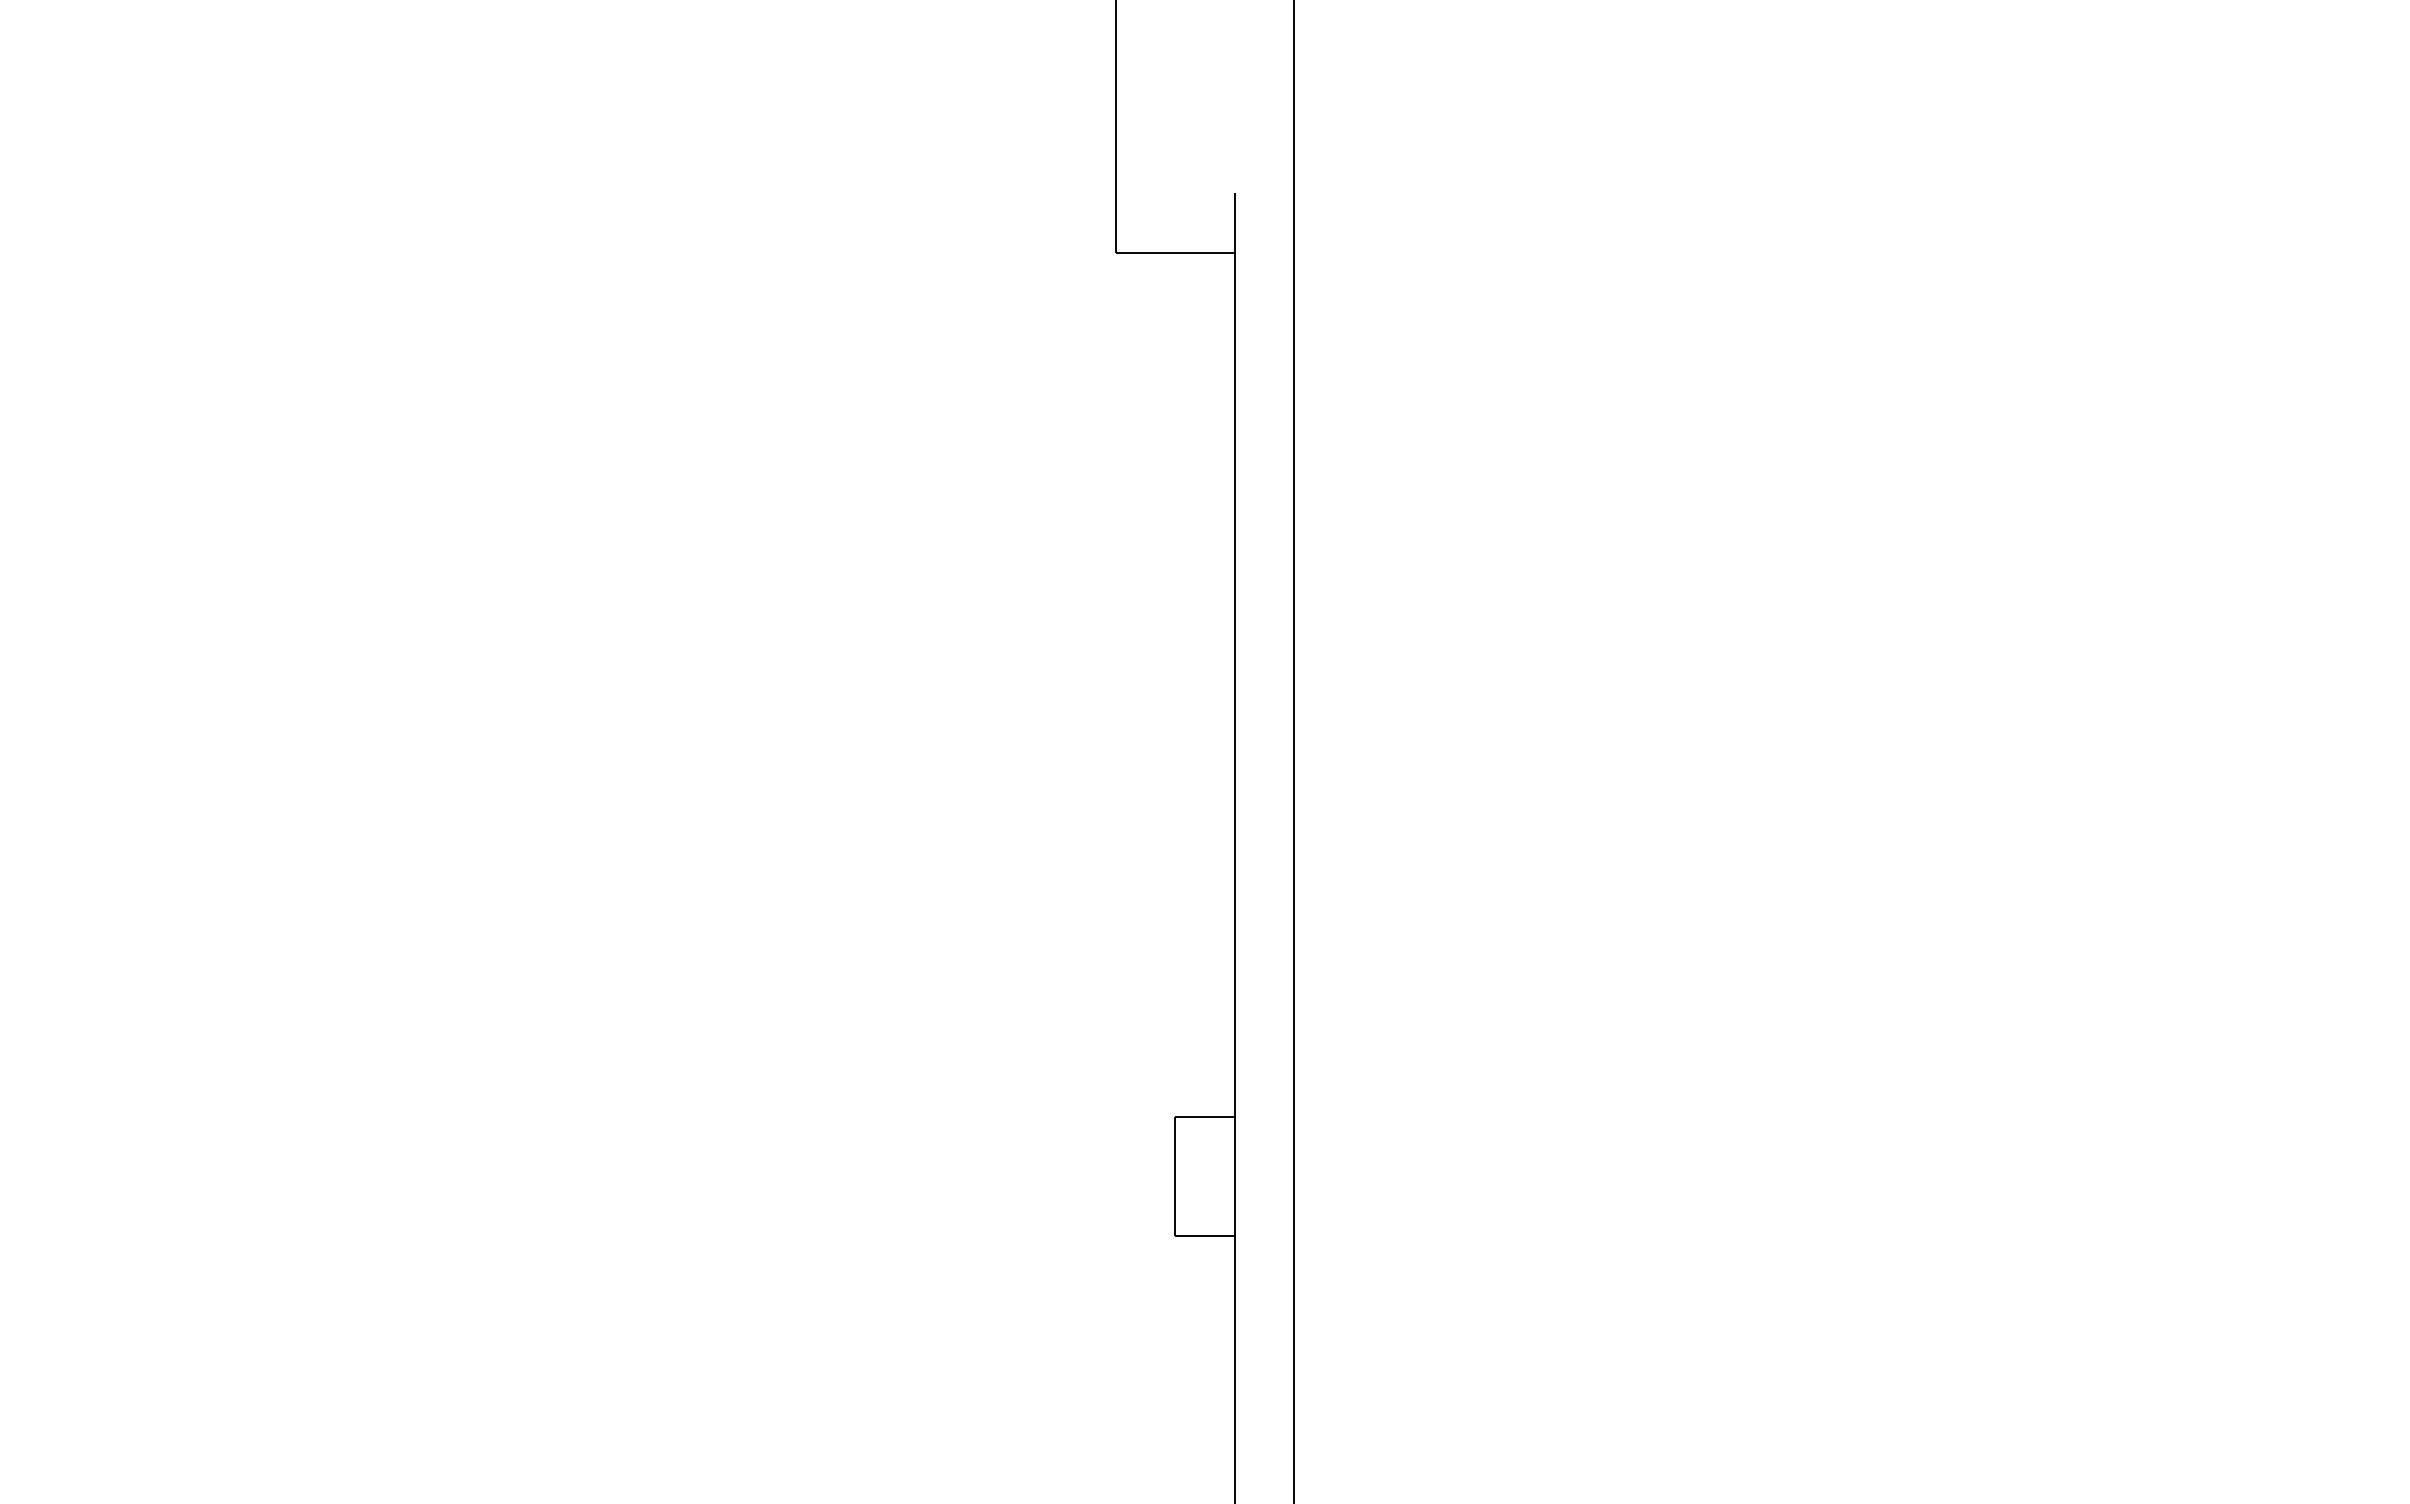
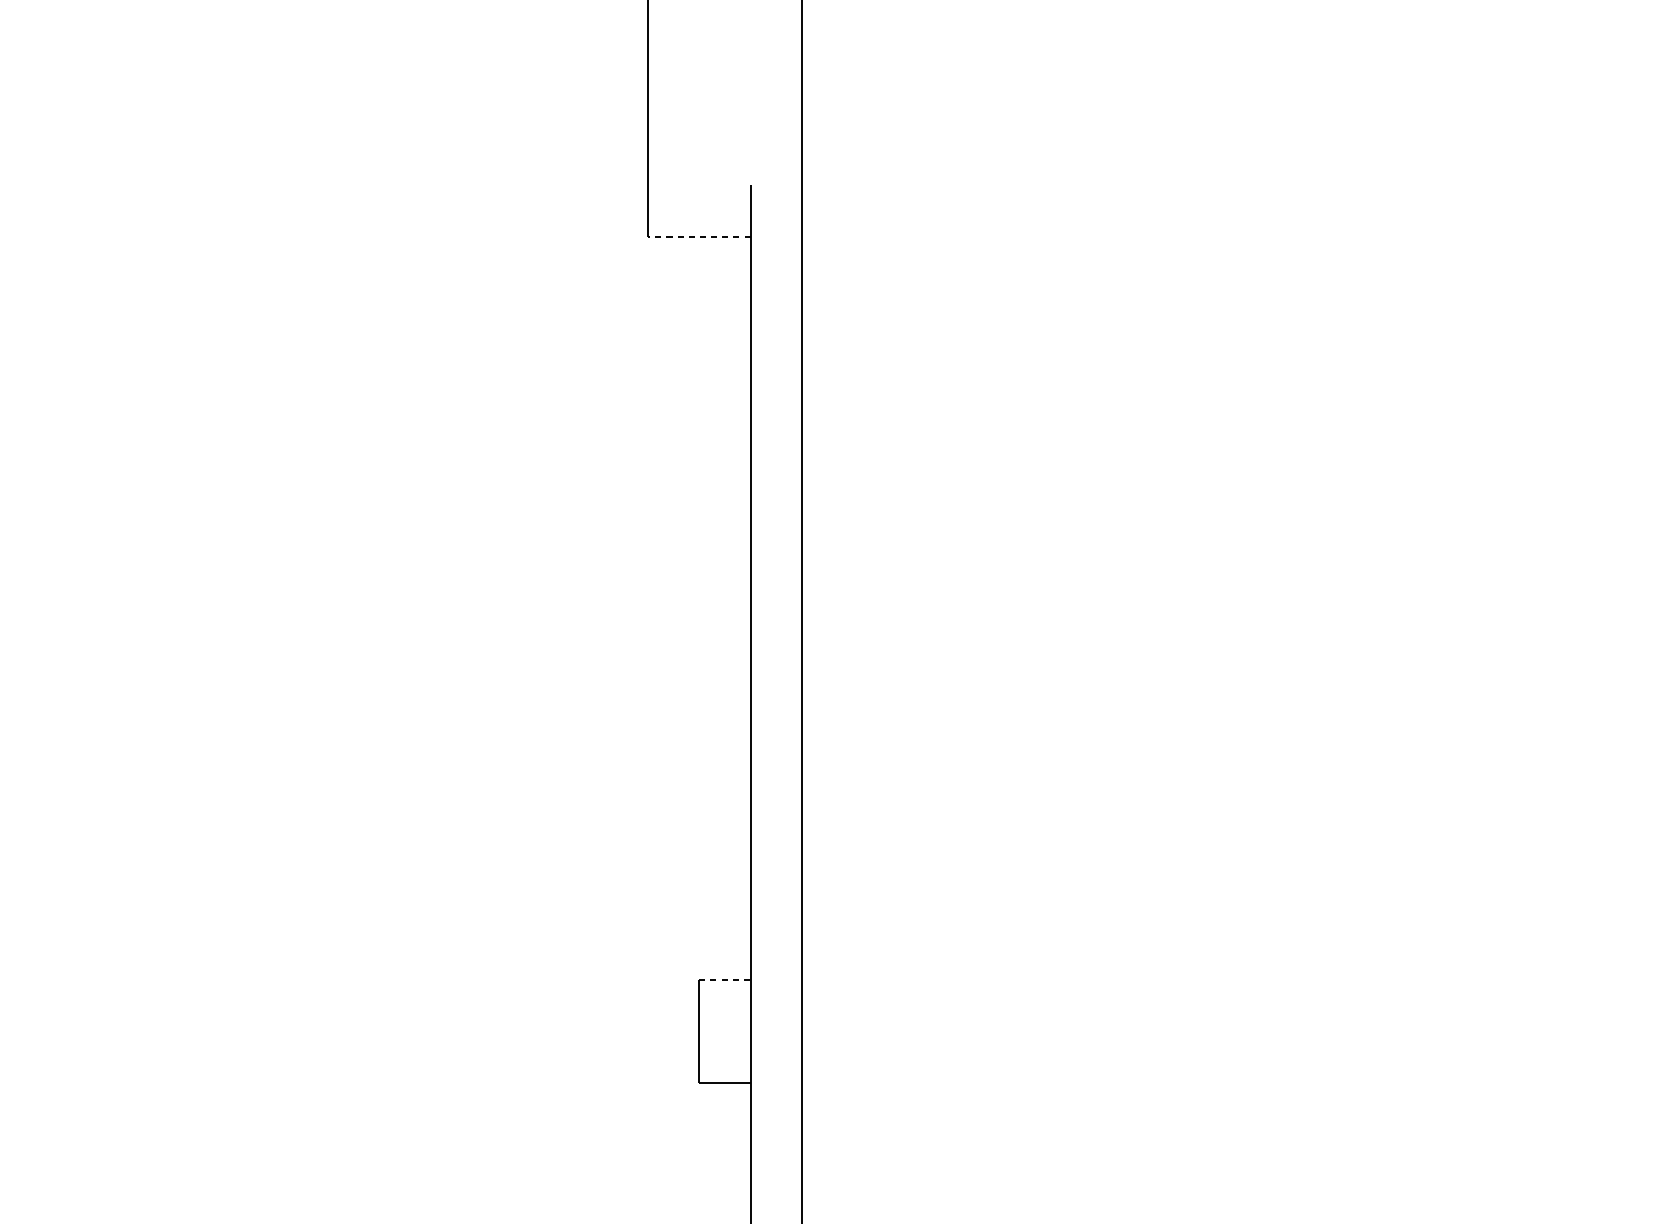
line: (1175, 253) -> (699, 237), solid -> dashed
line: (1204, 1116) -> (724, 979), solid -> dashed

